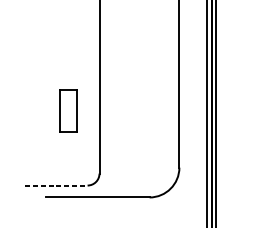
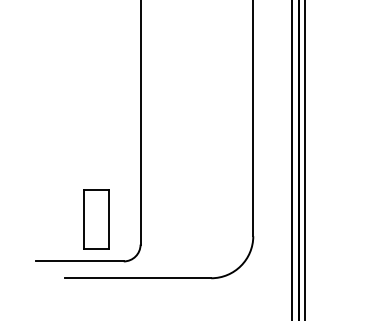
part: (68, 111) -> (96, 219), moved
line: (56, 185) -> (79, 261), dashed -> solid

